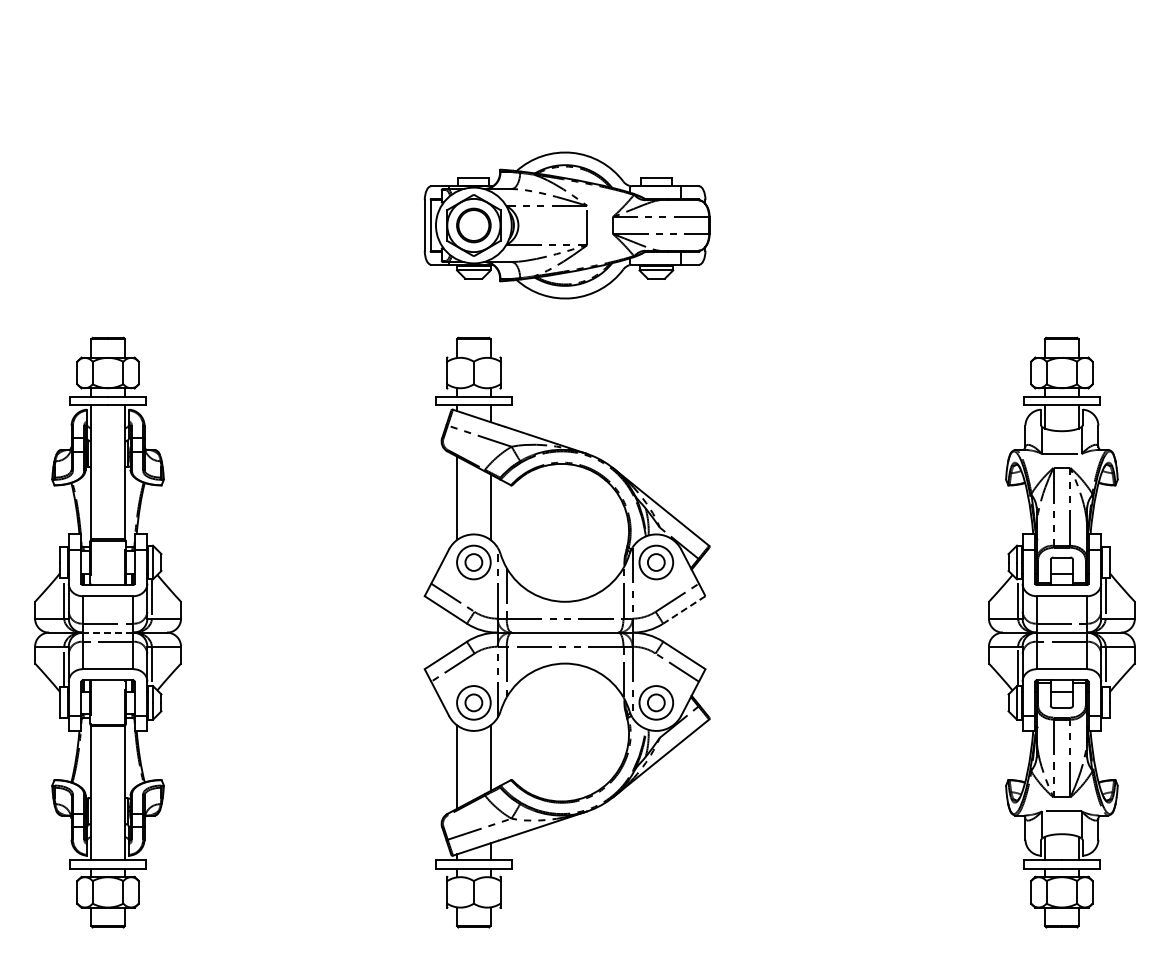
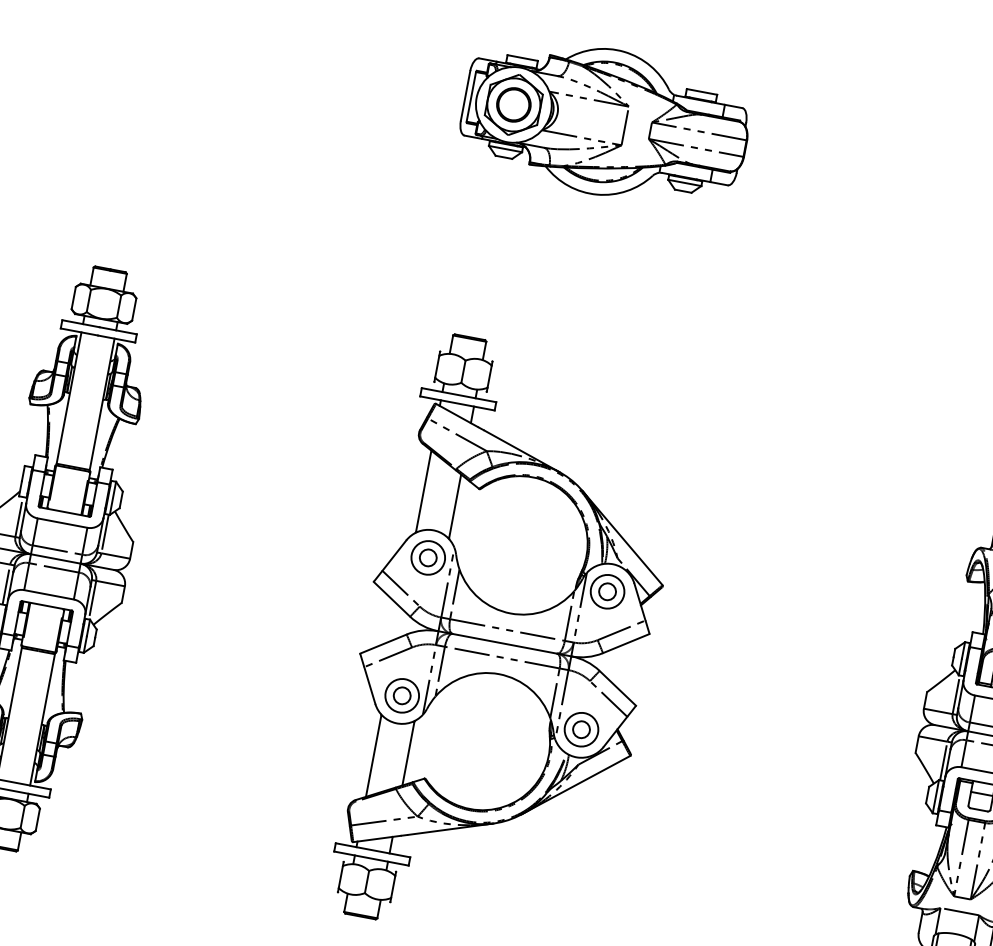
part: (566, 225) -> (604, 122), moved
line: (683, 610) -> (625, 643), dashed -> solid
line: (107, 632) -> (55, 558), dashed -> solid

